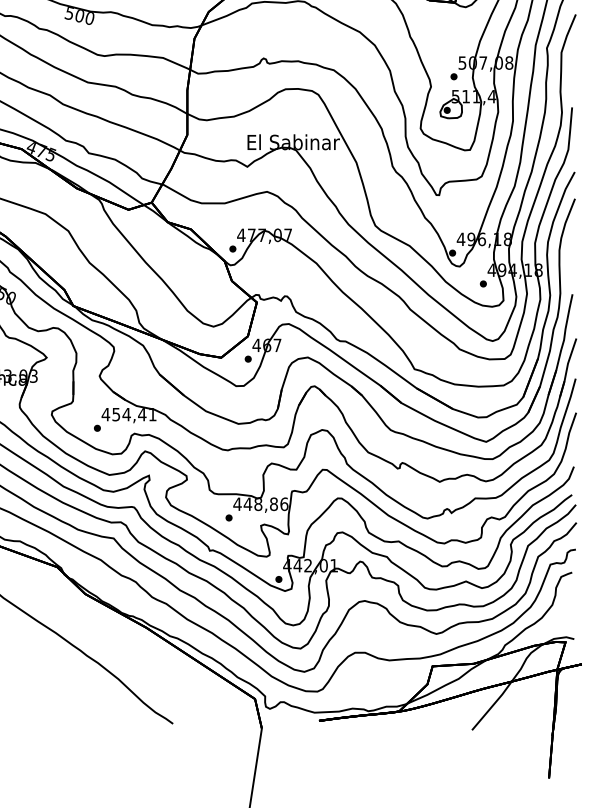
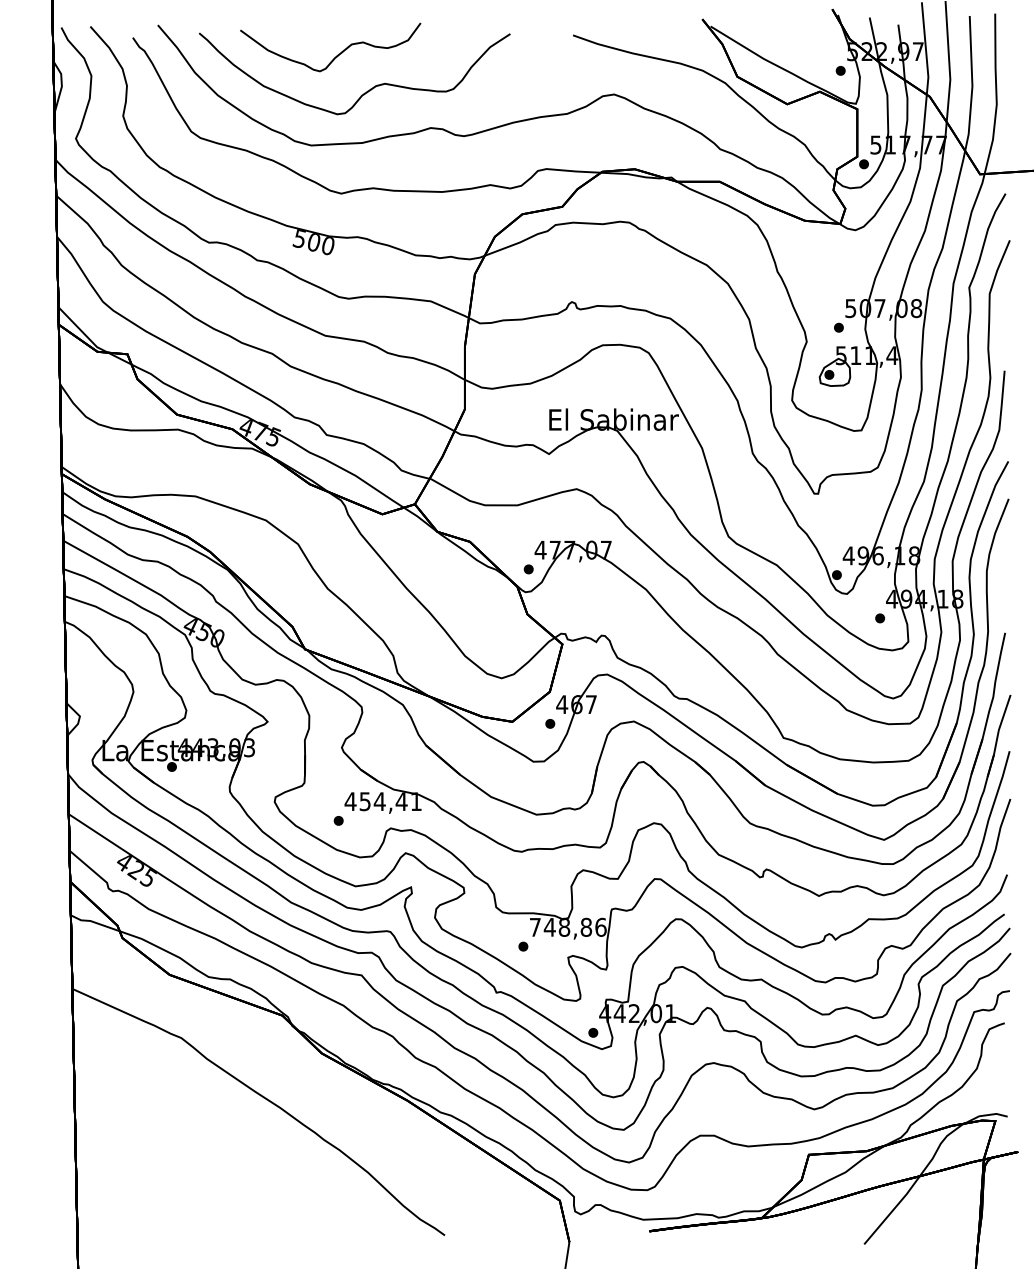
text: (237, 504) -> (535, 927), 448,86 -> 748,86

